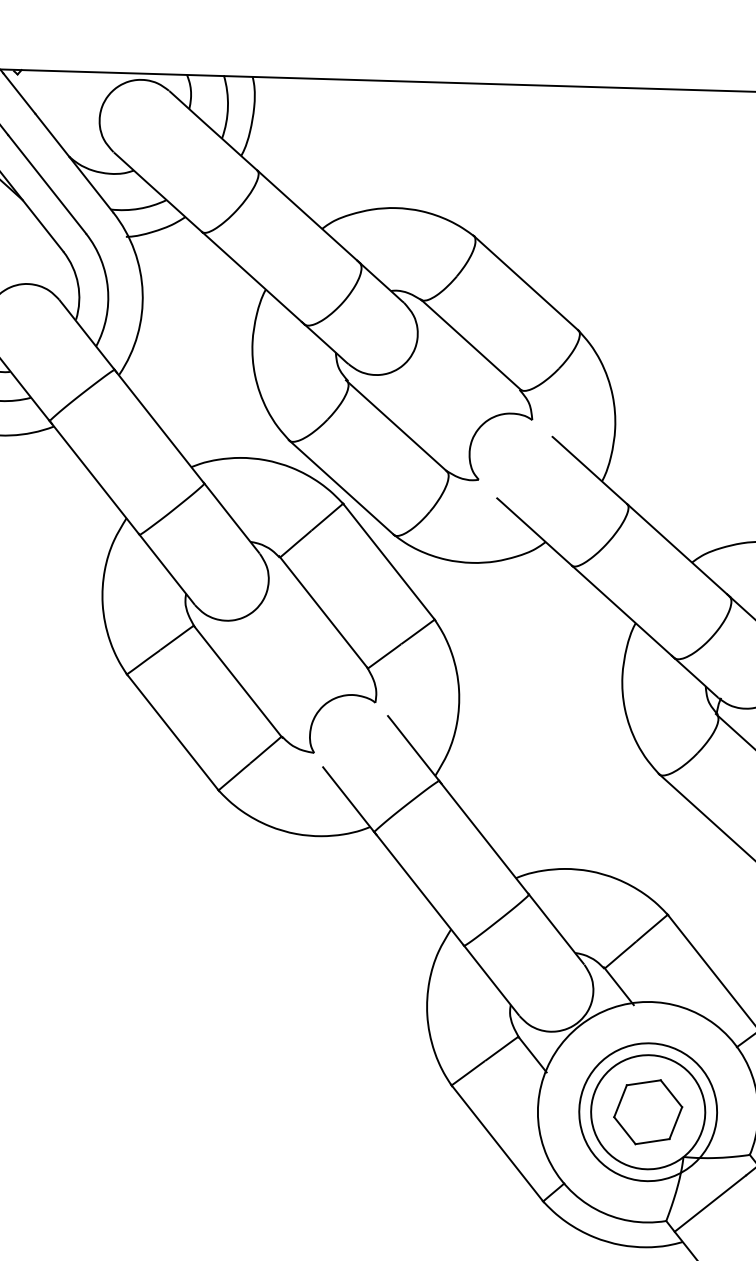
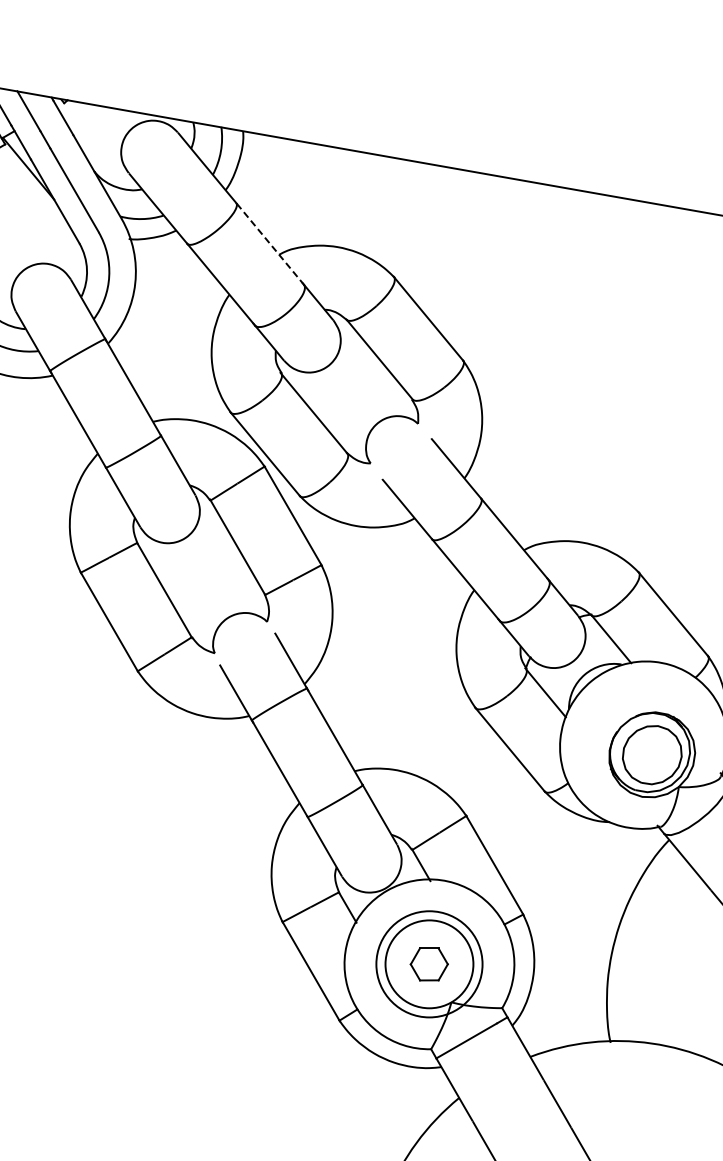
line: (308, 216) -> (270, 243), solid -> dashed
part: (646, 1112) -> (428, 964), size x0.7

